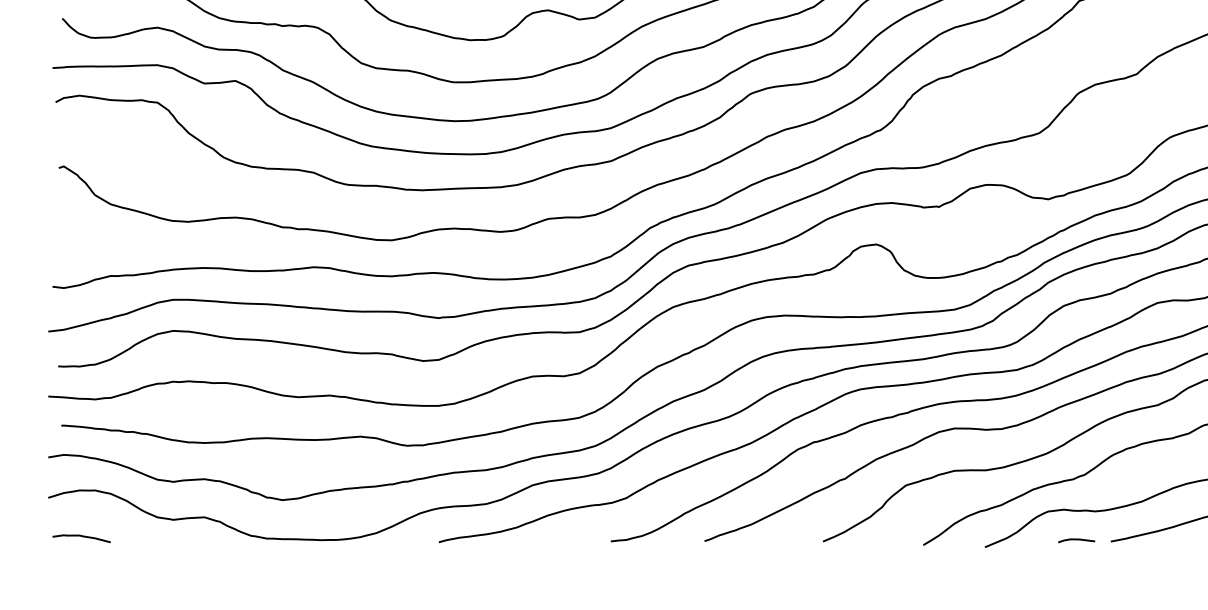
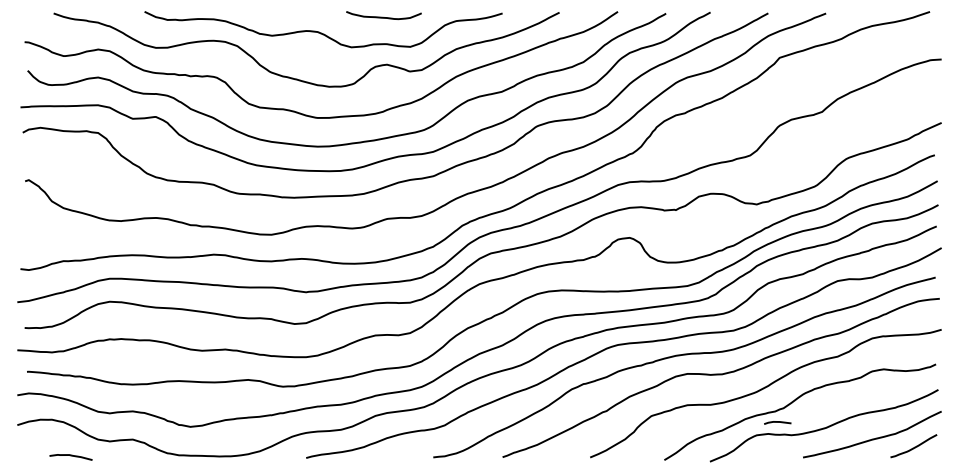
curve: (80, 537) -> (70, 456), moved
line: (1076, 540) -> (777, 422), moved

